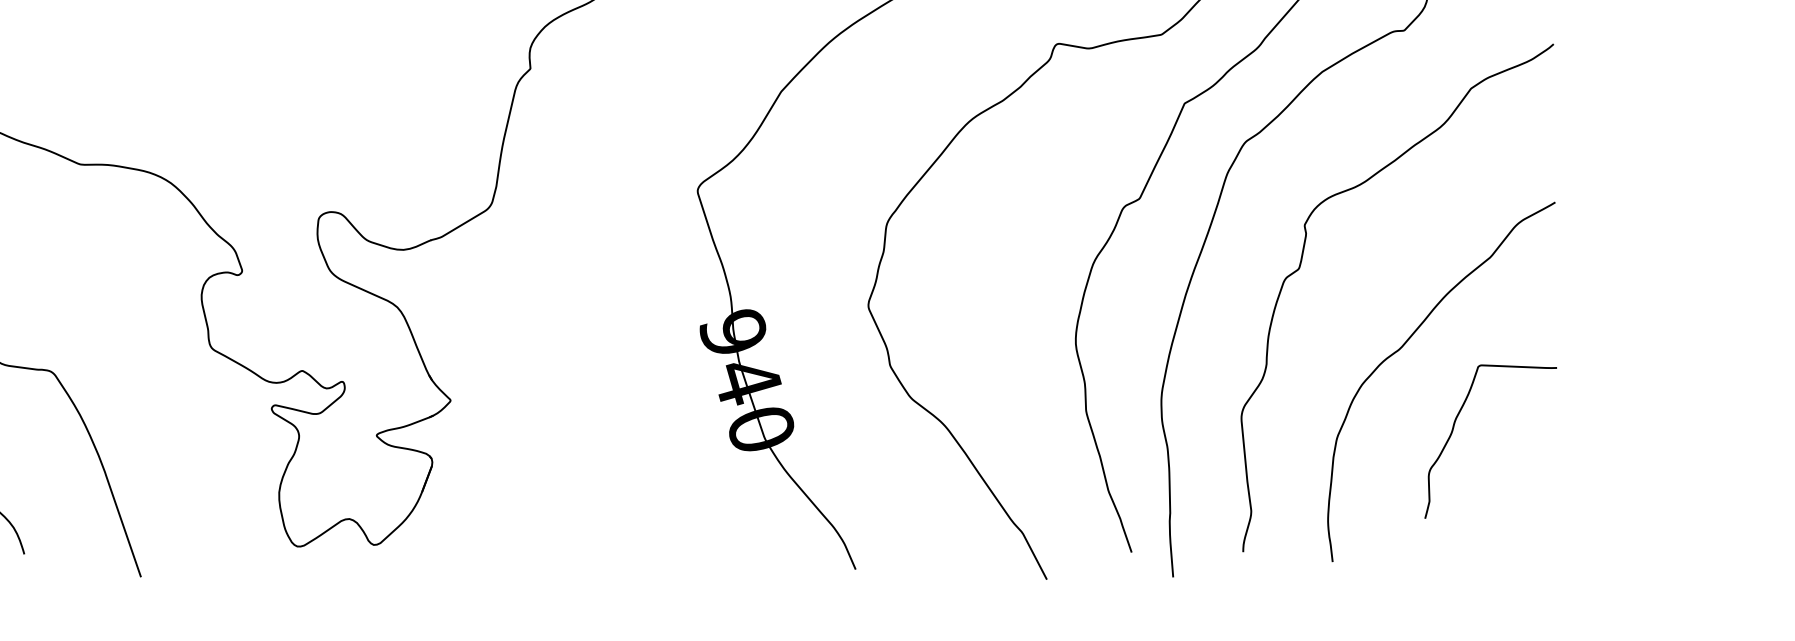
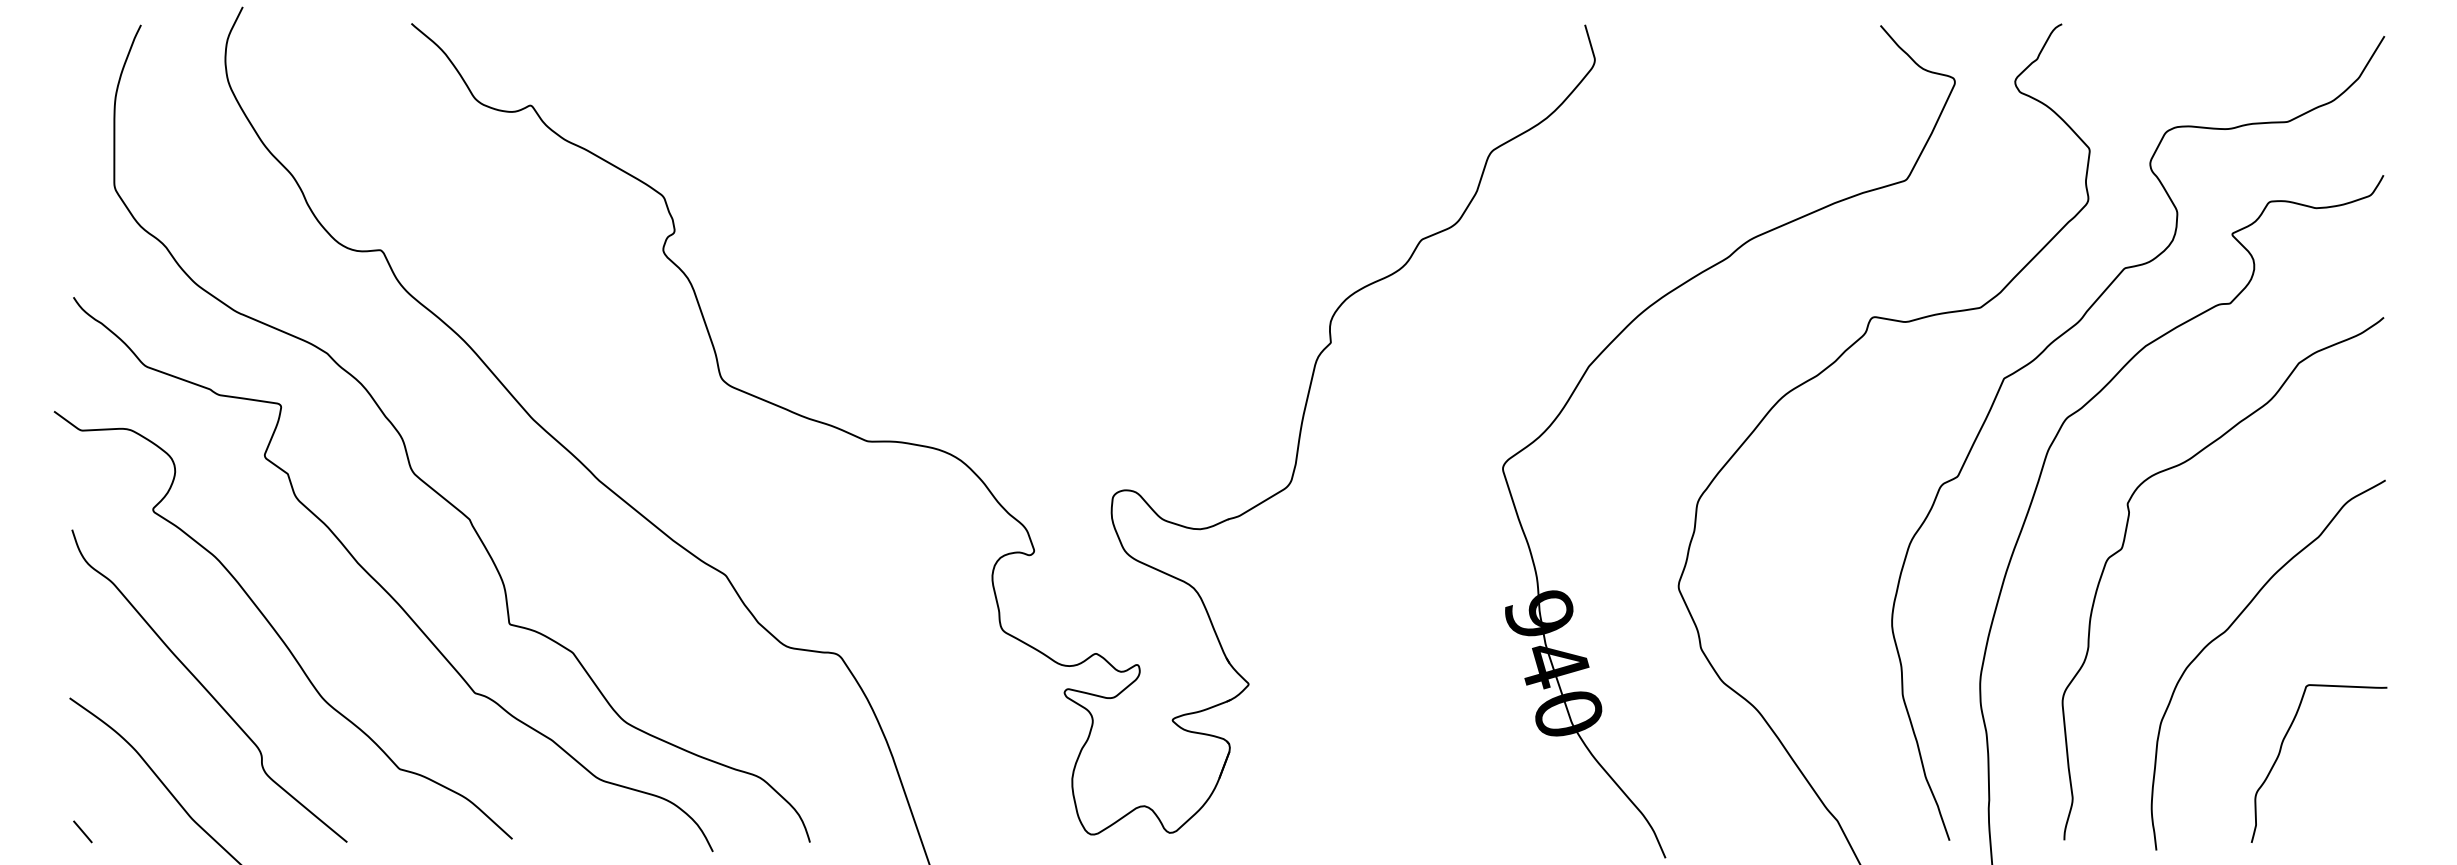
curve: (1454, 428) -> (2281, 750), moved

